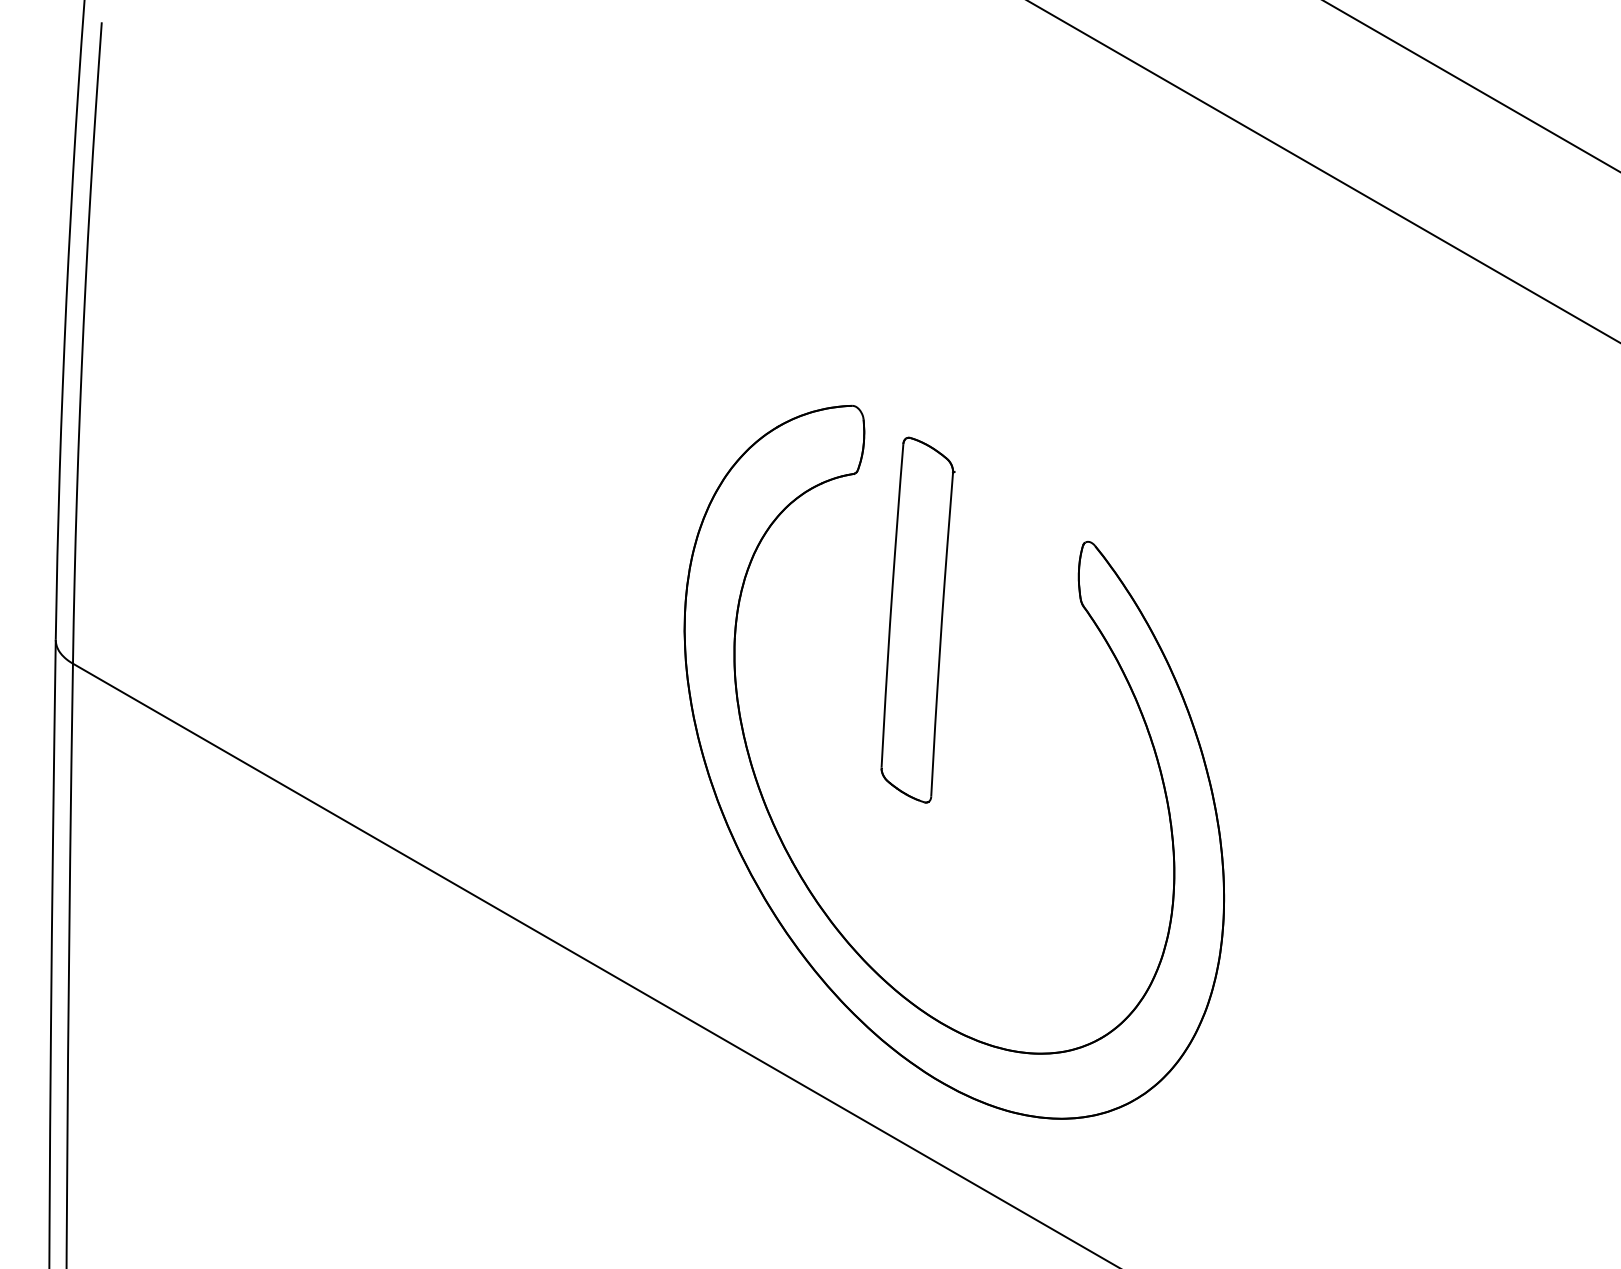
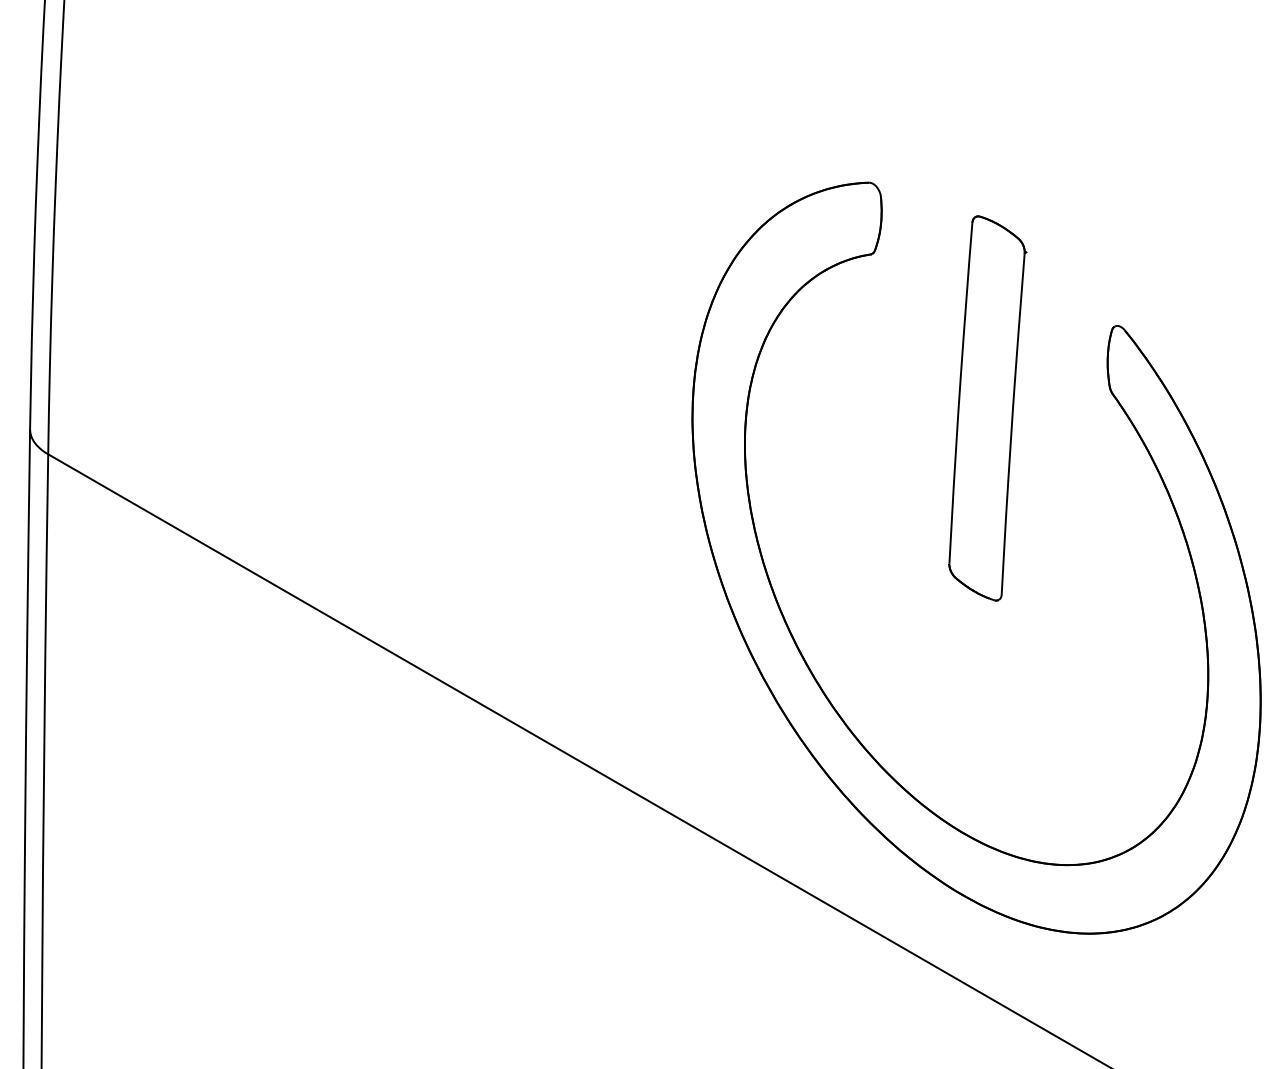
part: (917, 619) -> (987, 407), moved

